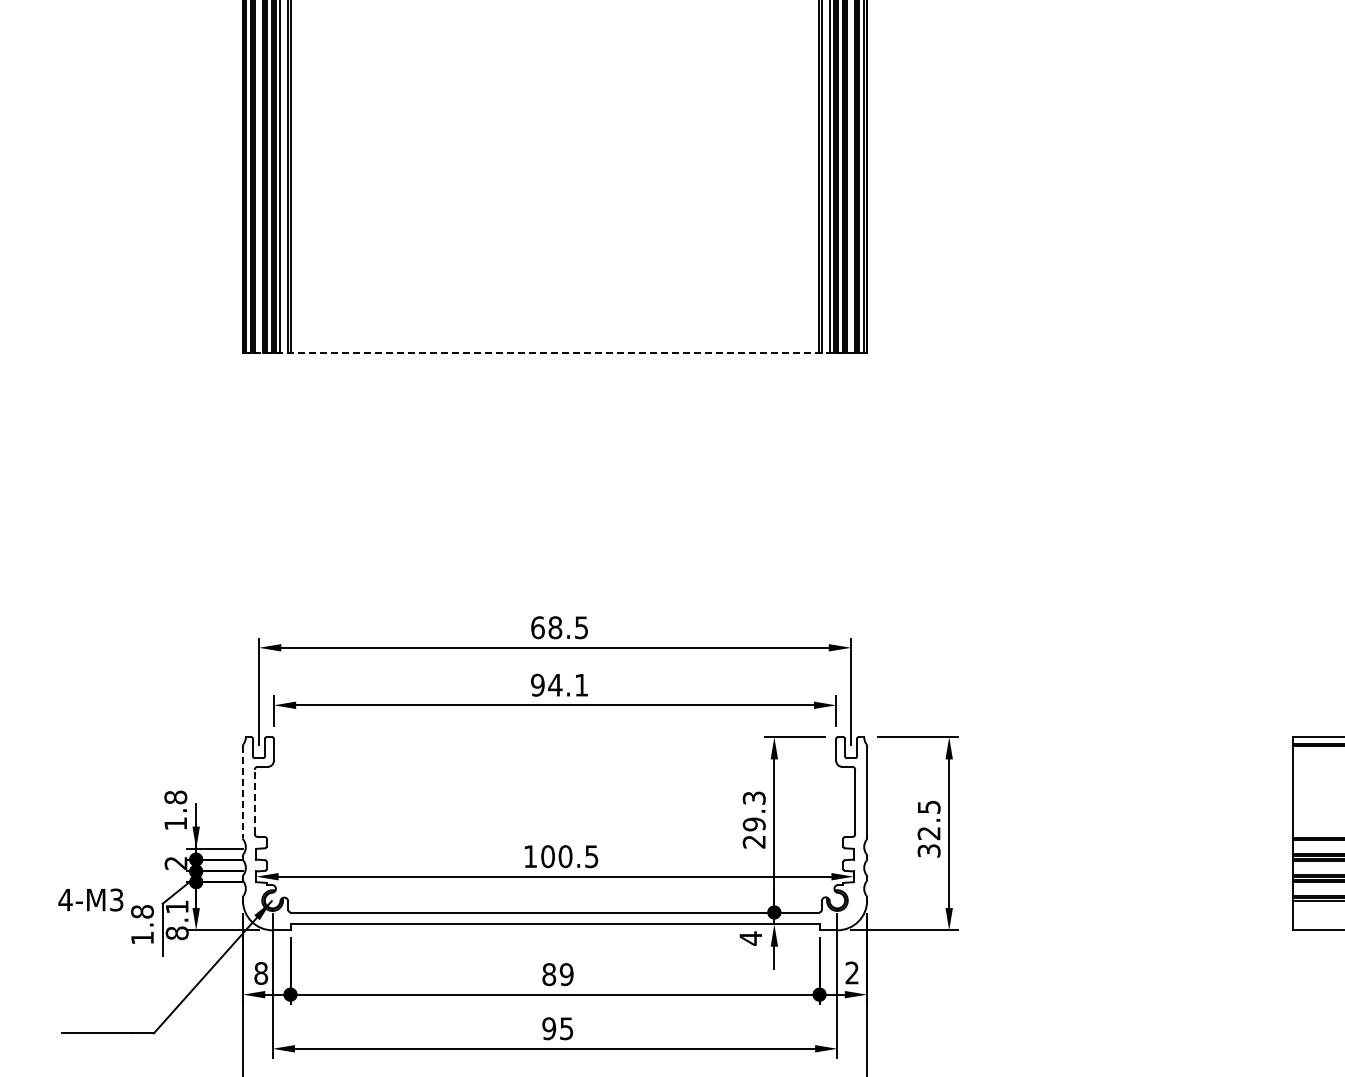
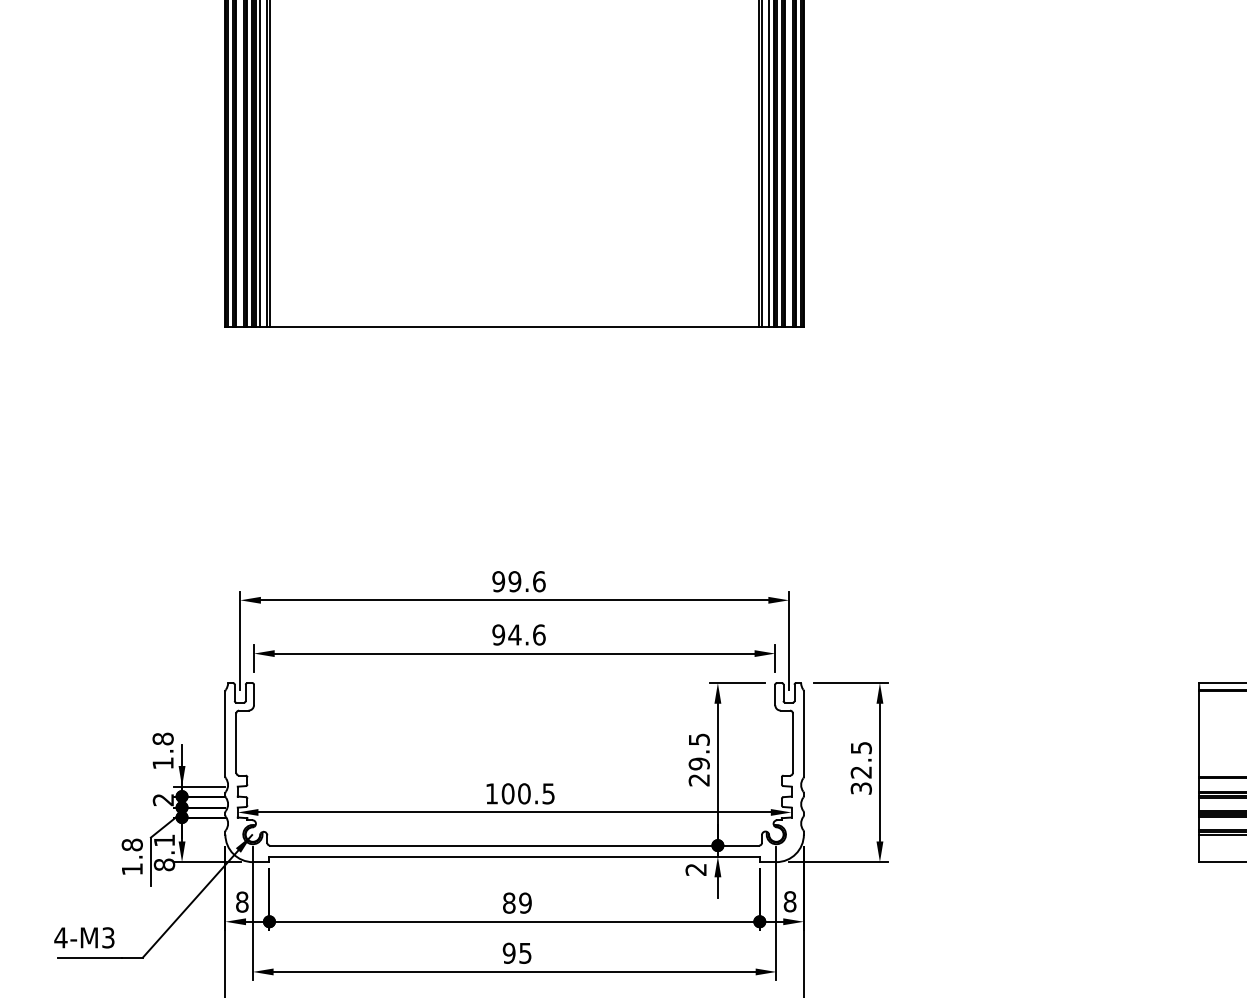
line: (555, 352) -> (515, 326), dashed -> solid
text: (559, 627) -> (518, 581), 68.5 -> 99.6
text: (581, 684) -> (539, 634), 94.1 -> 94.6
line: (242, 792) -> (224, 734), dashed -> solid
text: (753, 797) -> (698, 739), 29.3 -> 29.5
line: (254, 801) -> (236, 742), dashed -> solid
text: (90, 899) -> (84, 937), moved
text: (750, 938) -> (695, 869), 4 -> 2
text: (852, 972) -> (790, 901), 2 -> 8

